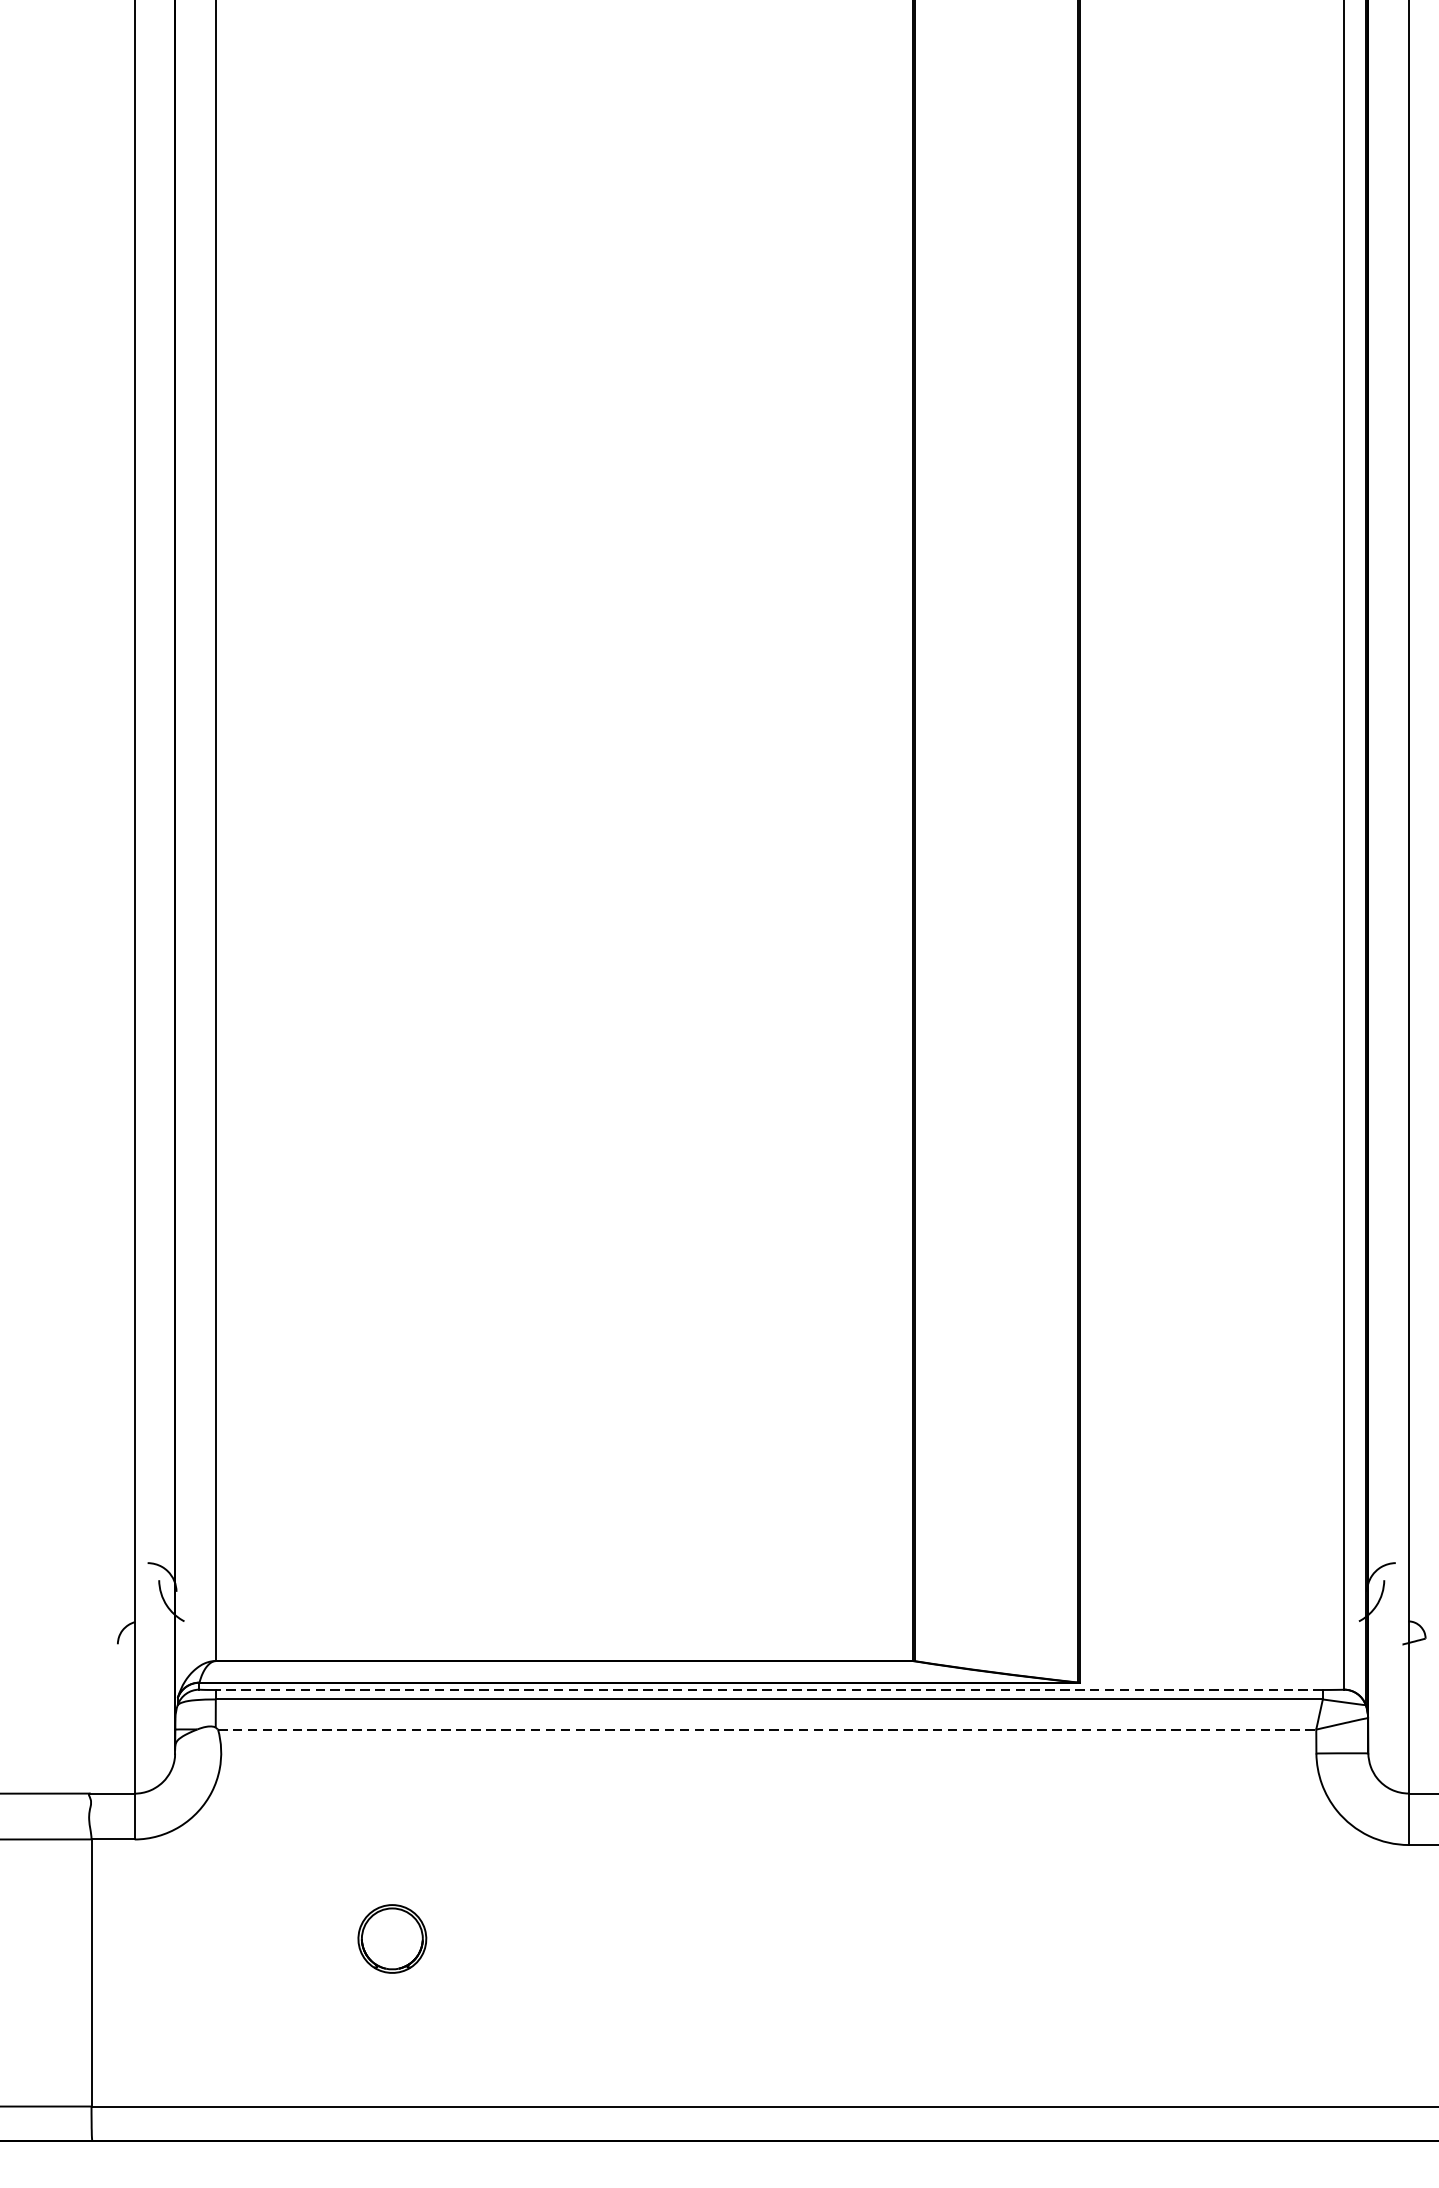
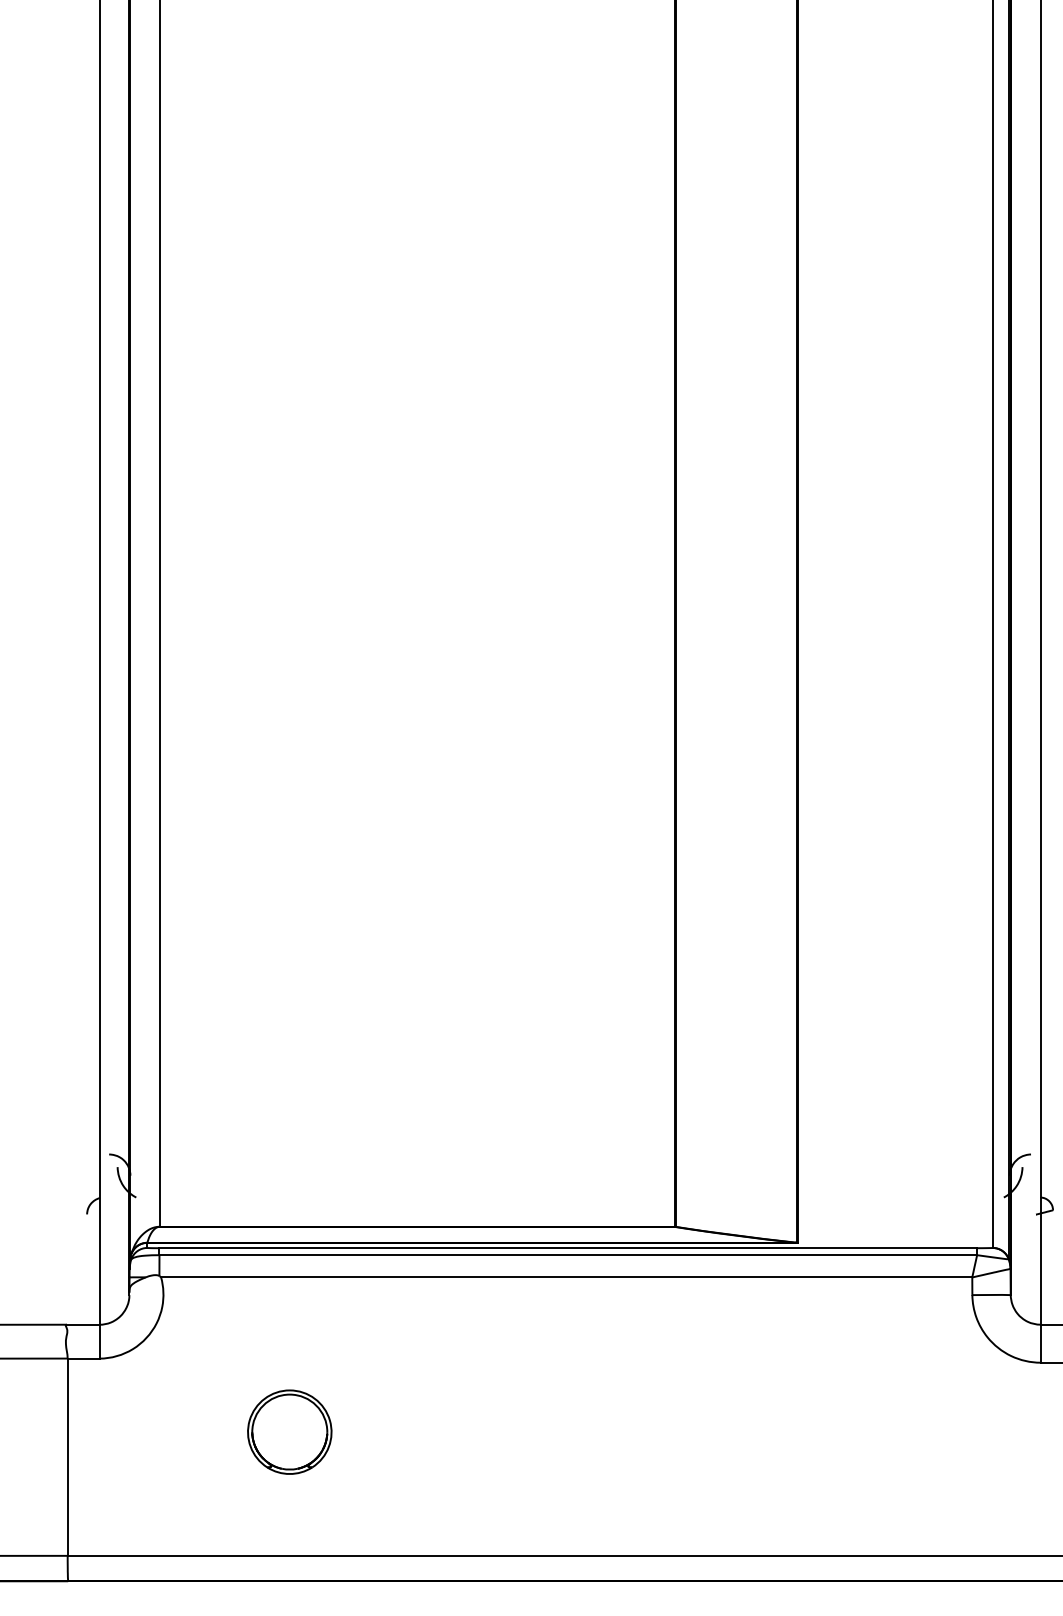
line: (769, 1690) -> (568, 1248), dashed -> solid
line: (766, 1729) -> (566, 1277), dashed -> solid
part: (391, 1938) -> (289, 1431), size x1.67

